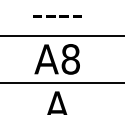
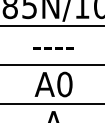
text: (70, 59) -> (64, 84), A8 -> A0

